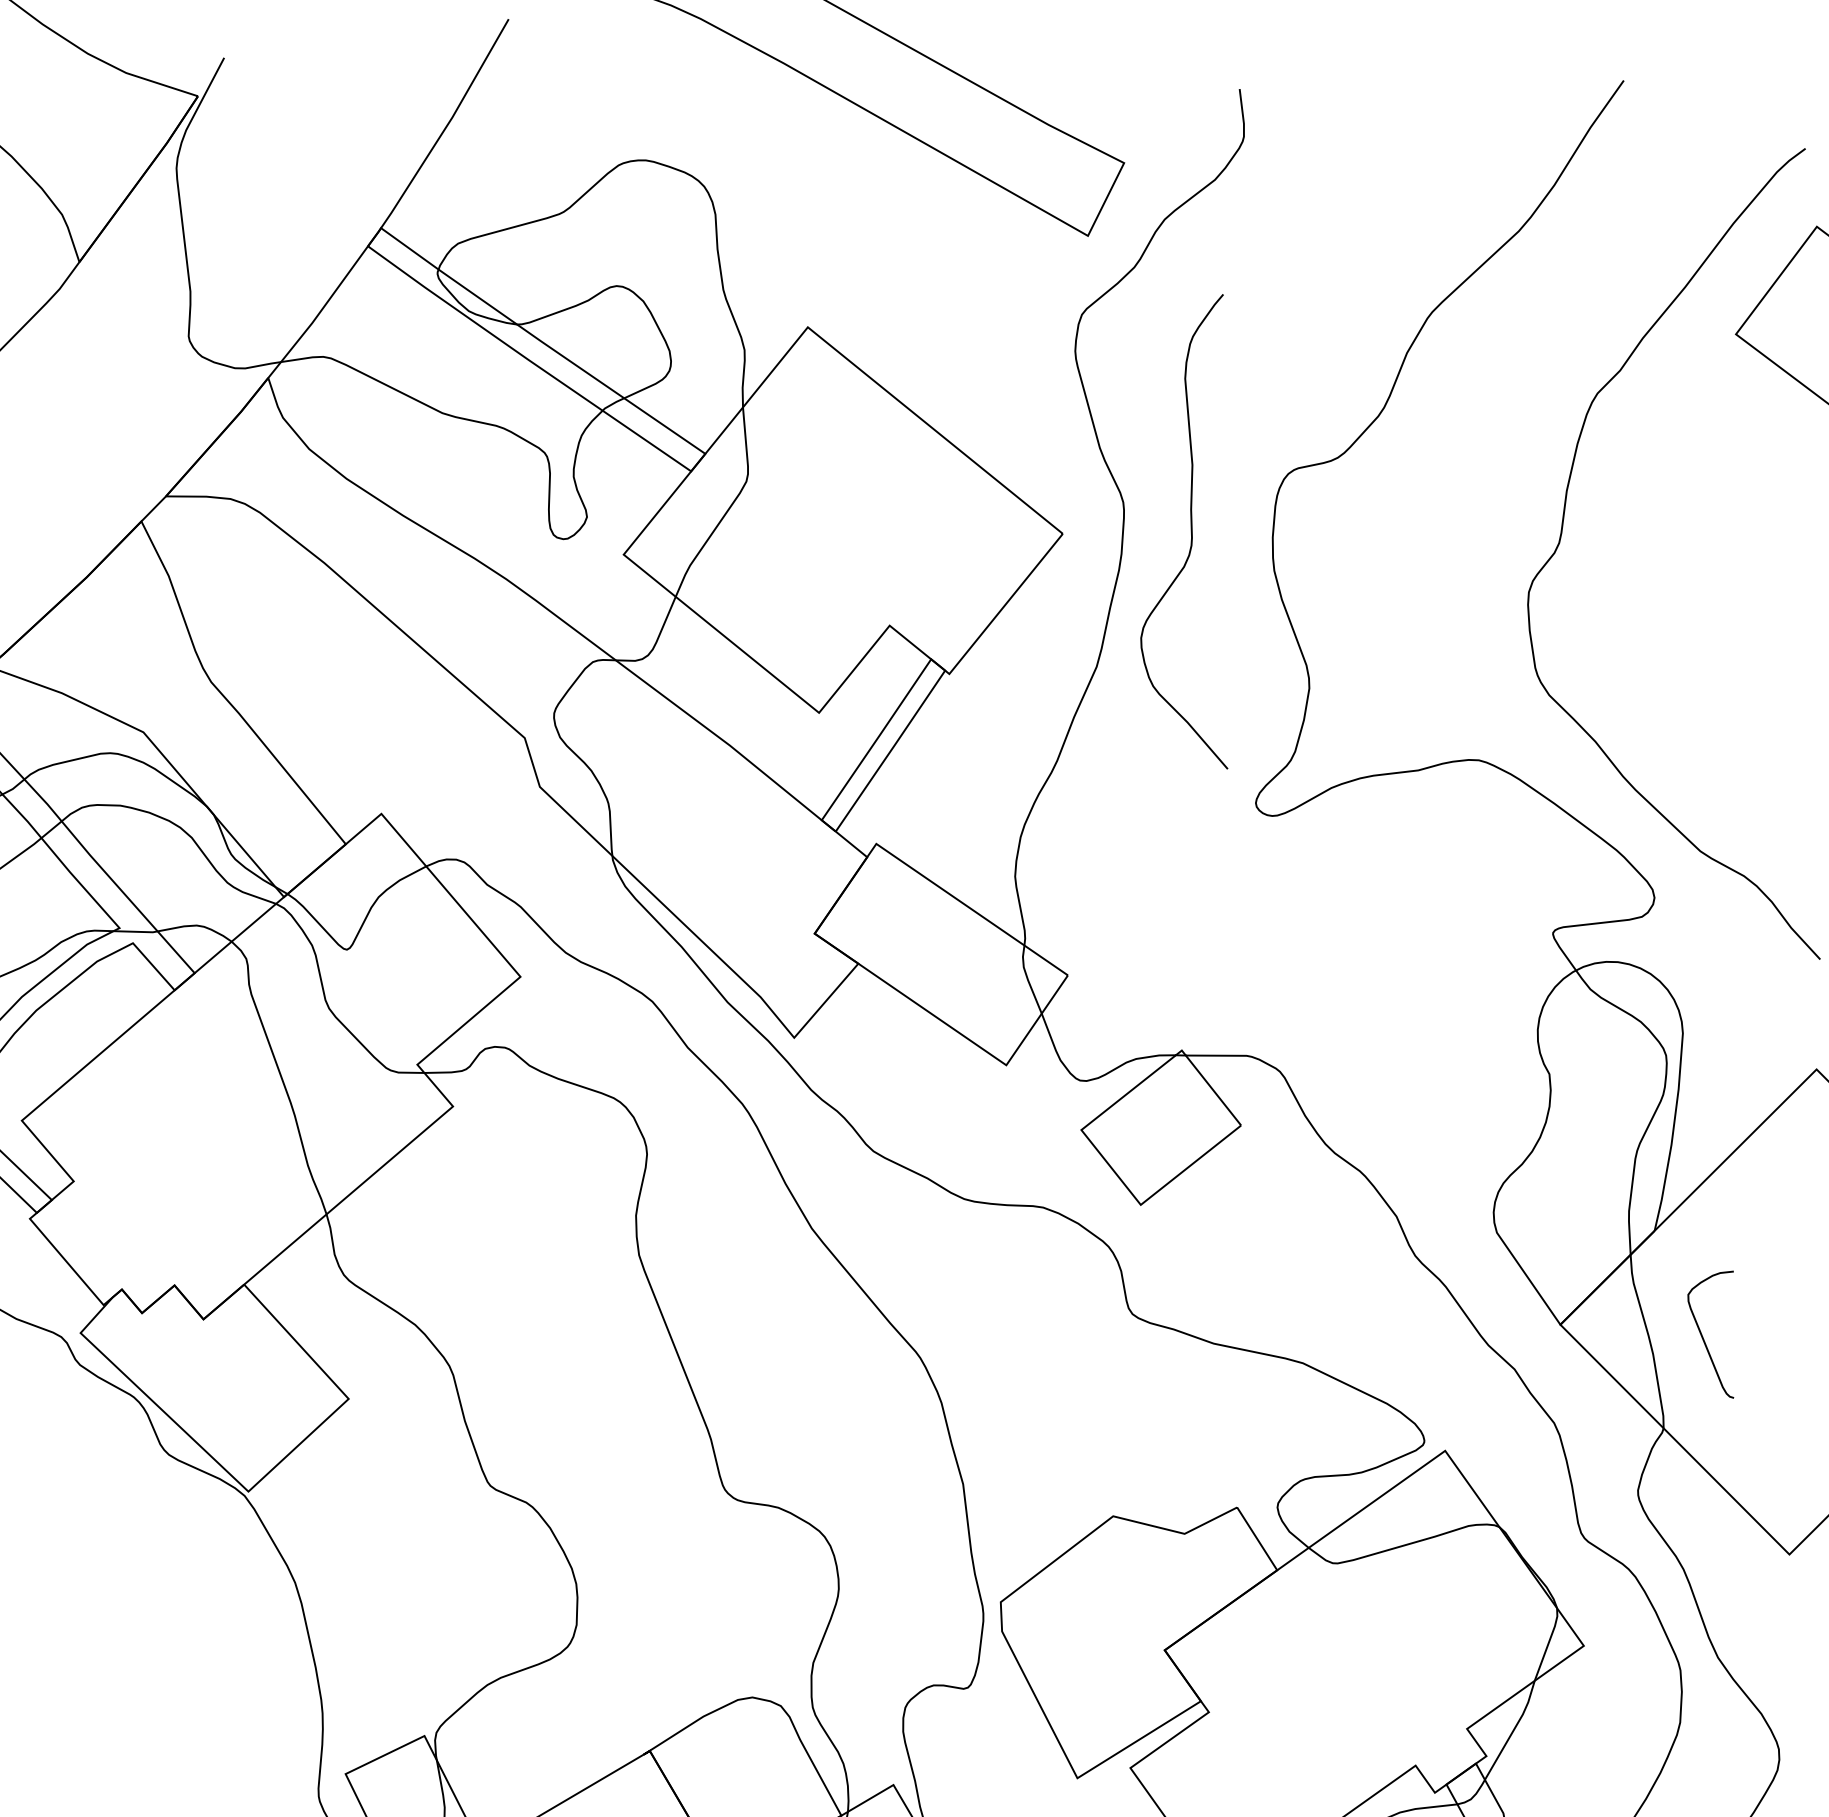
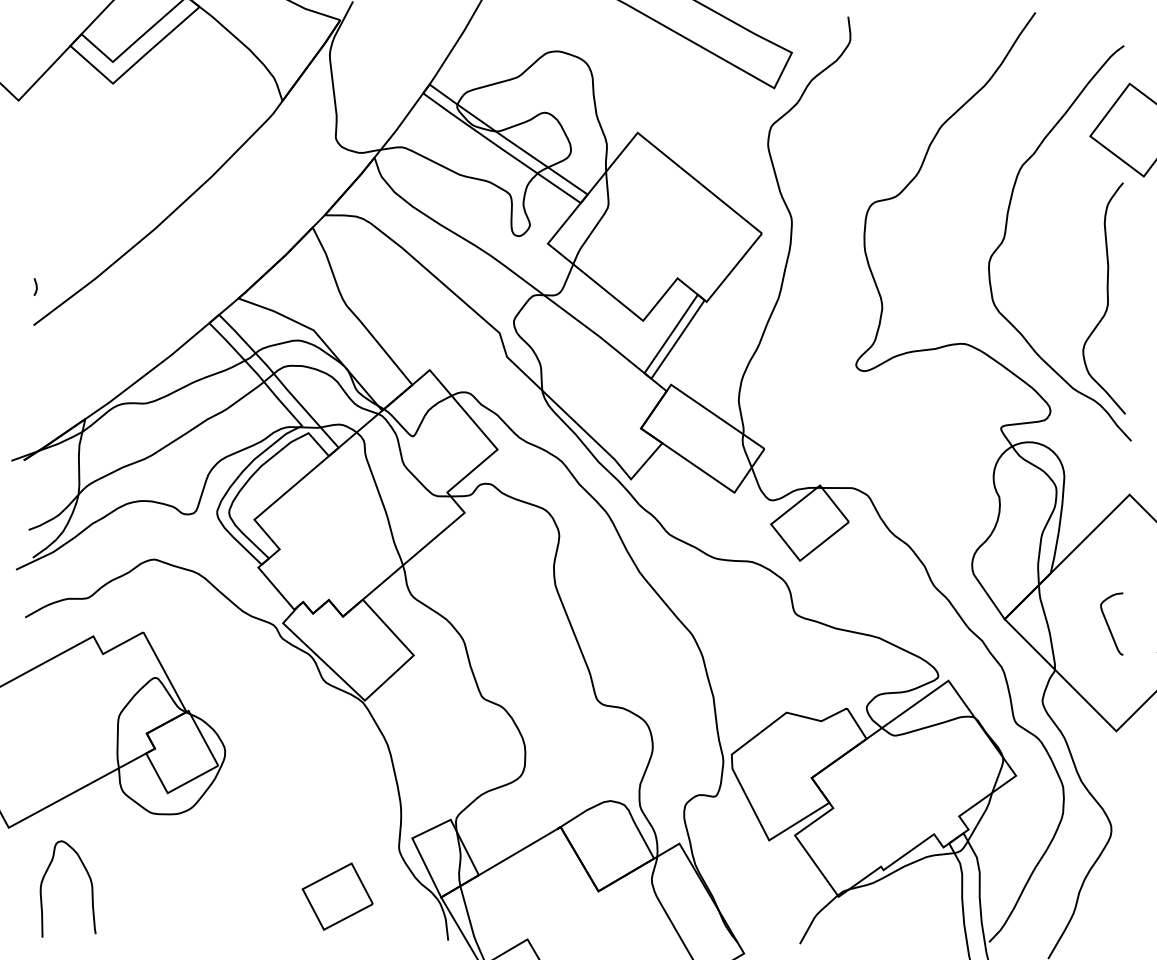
curve: (1190, 531) -> (1107, 298), moved
curve: (1703, 1333) -> (1108, 623), moved

